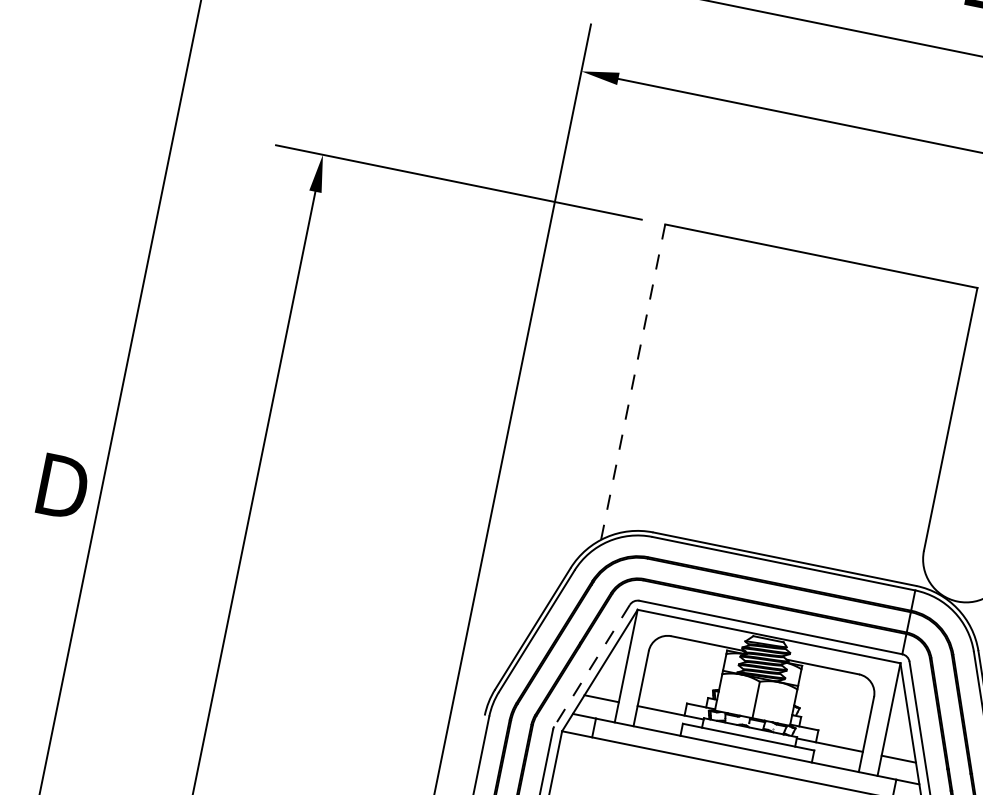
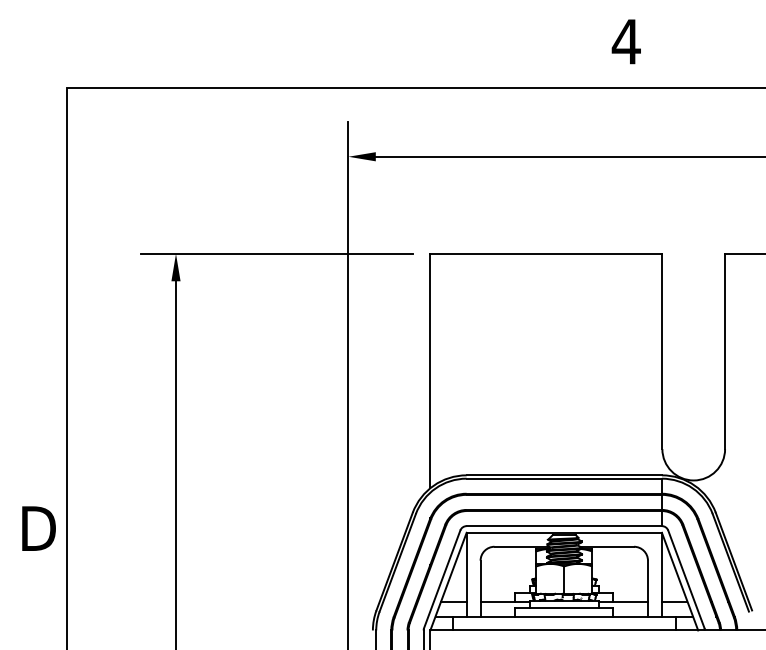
line: (633, 382) -> (430, 371), dashed -> solid
line: (592, 666) -> (442, 579), dashed -> solid

